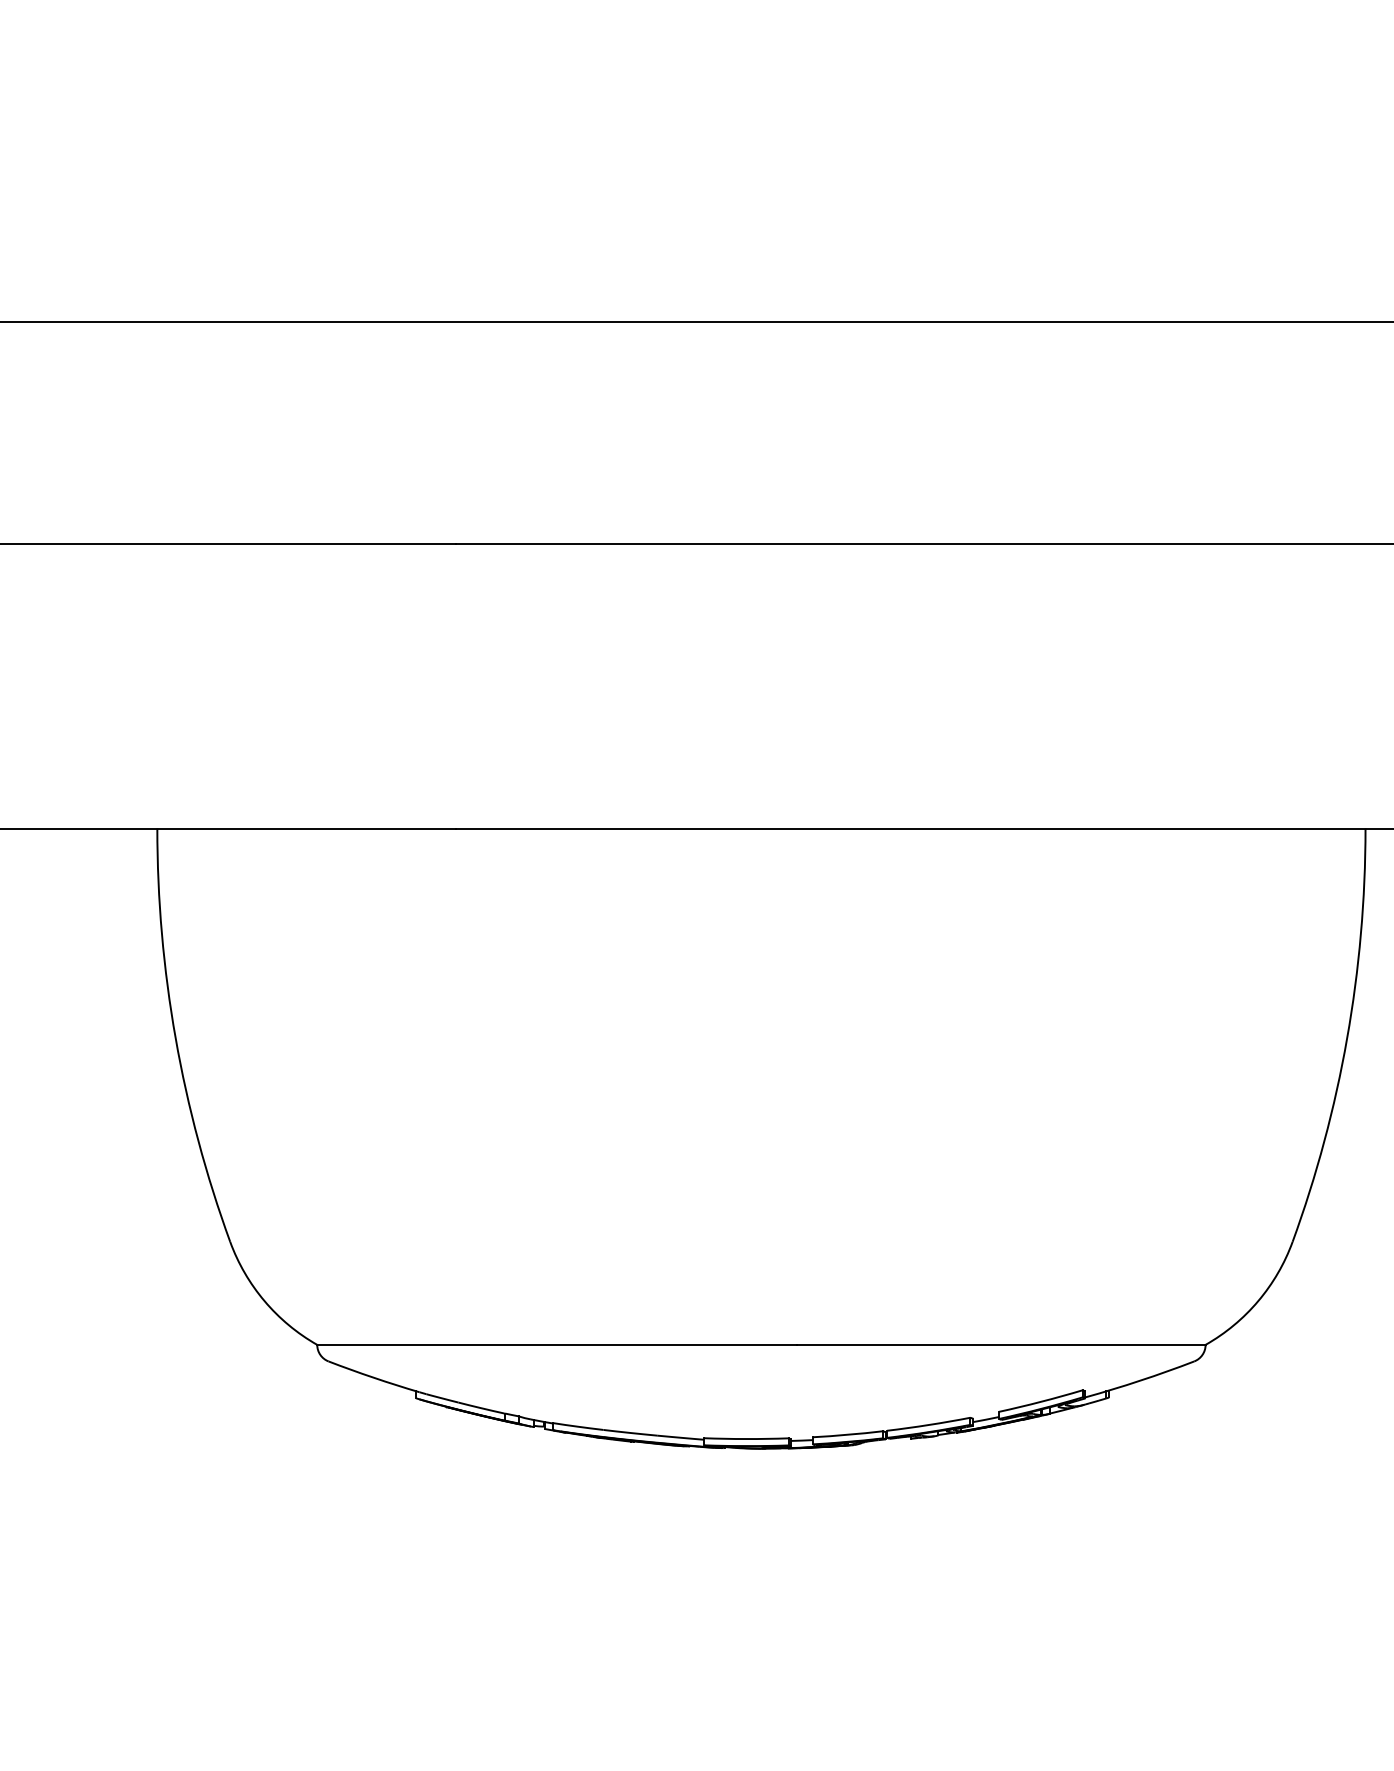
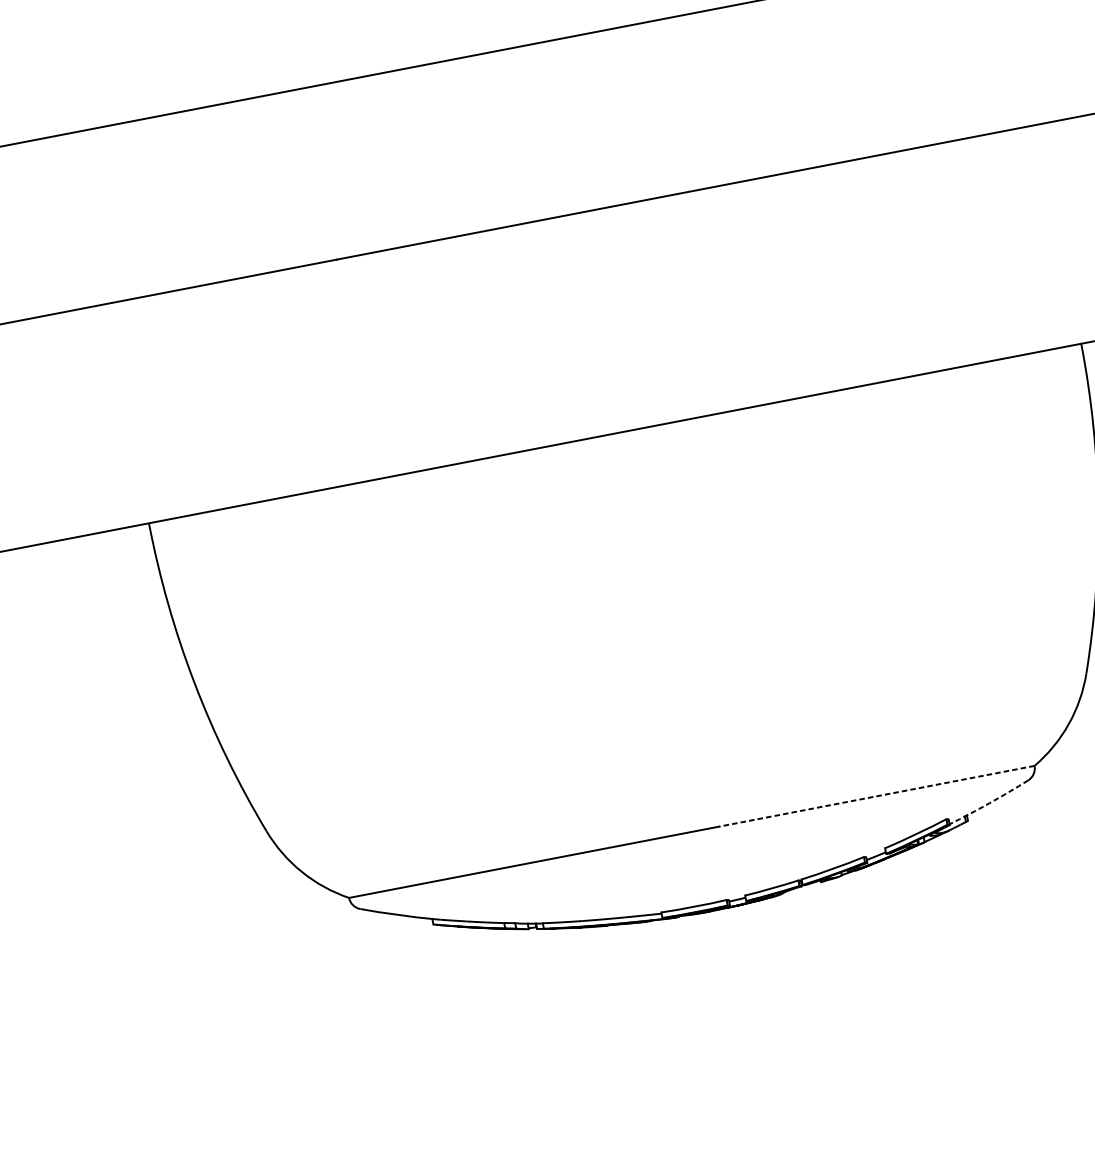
line: (1000, 1344) -> (876, 796), solid -> dashed
arc: (1140, 1380) -> (989, 803), solid -> dashed

